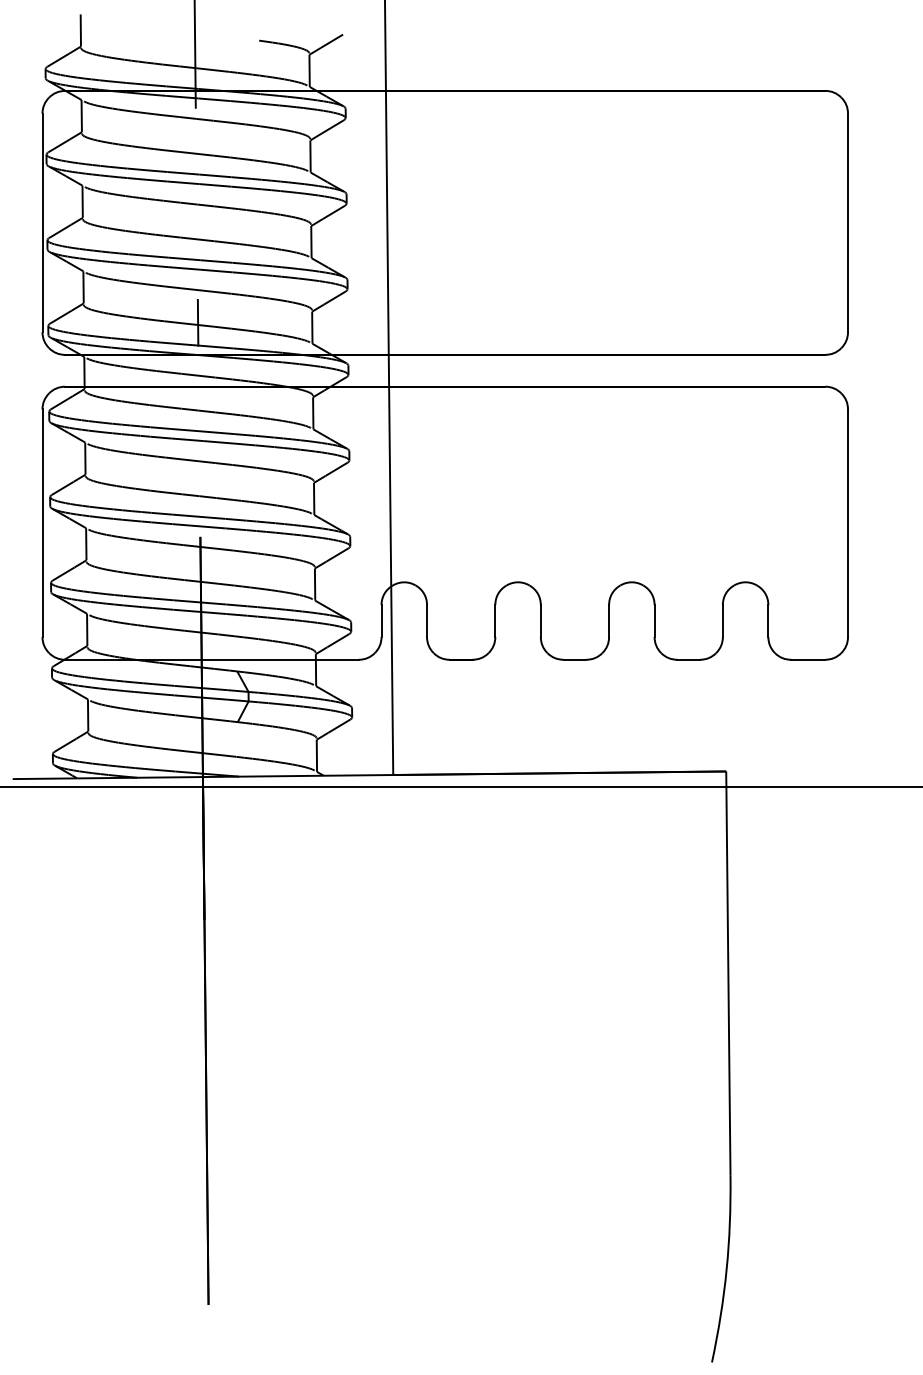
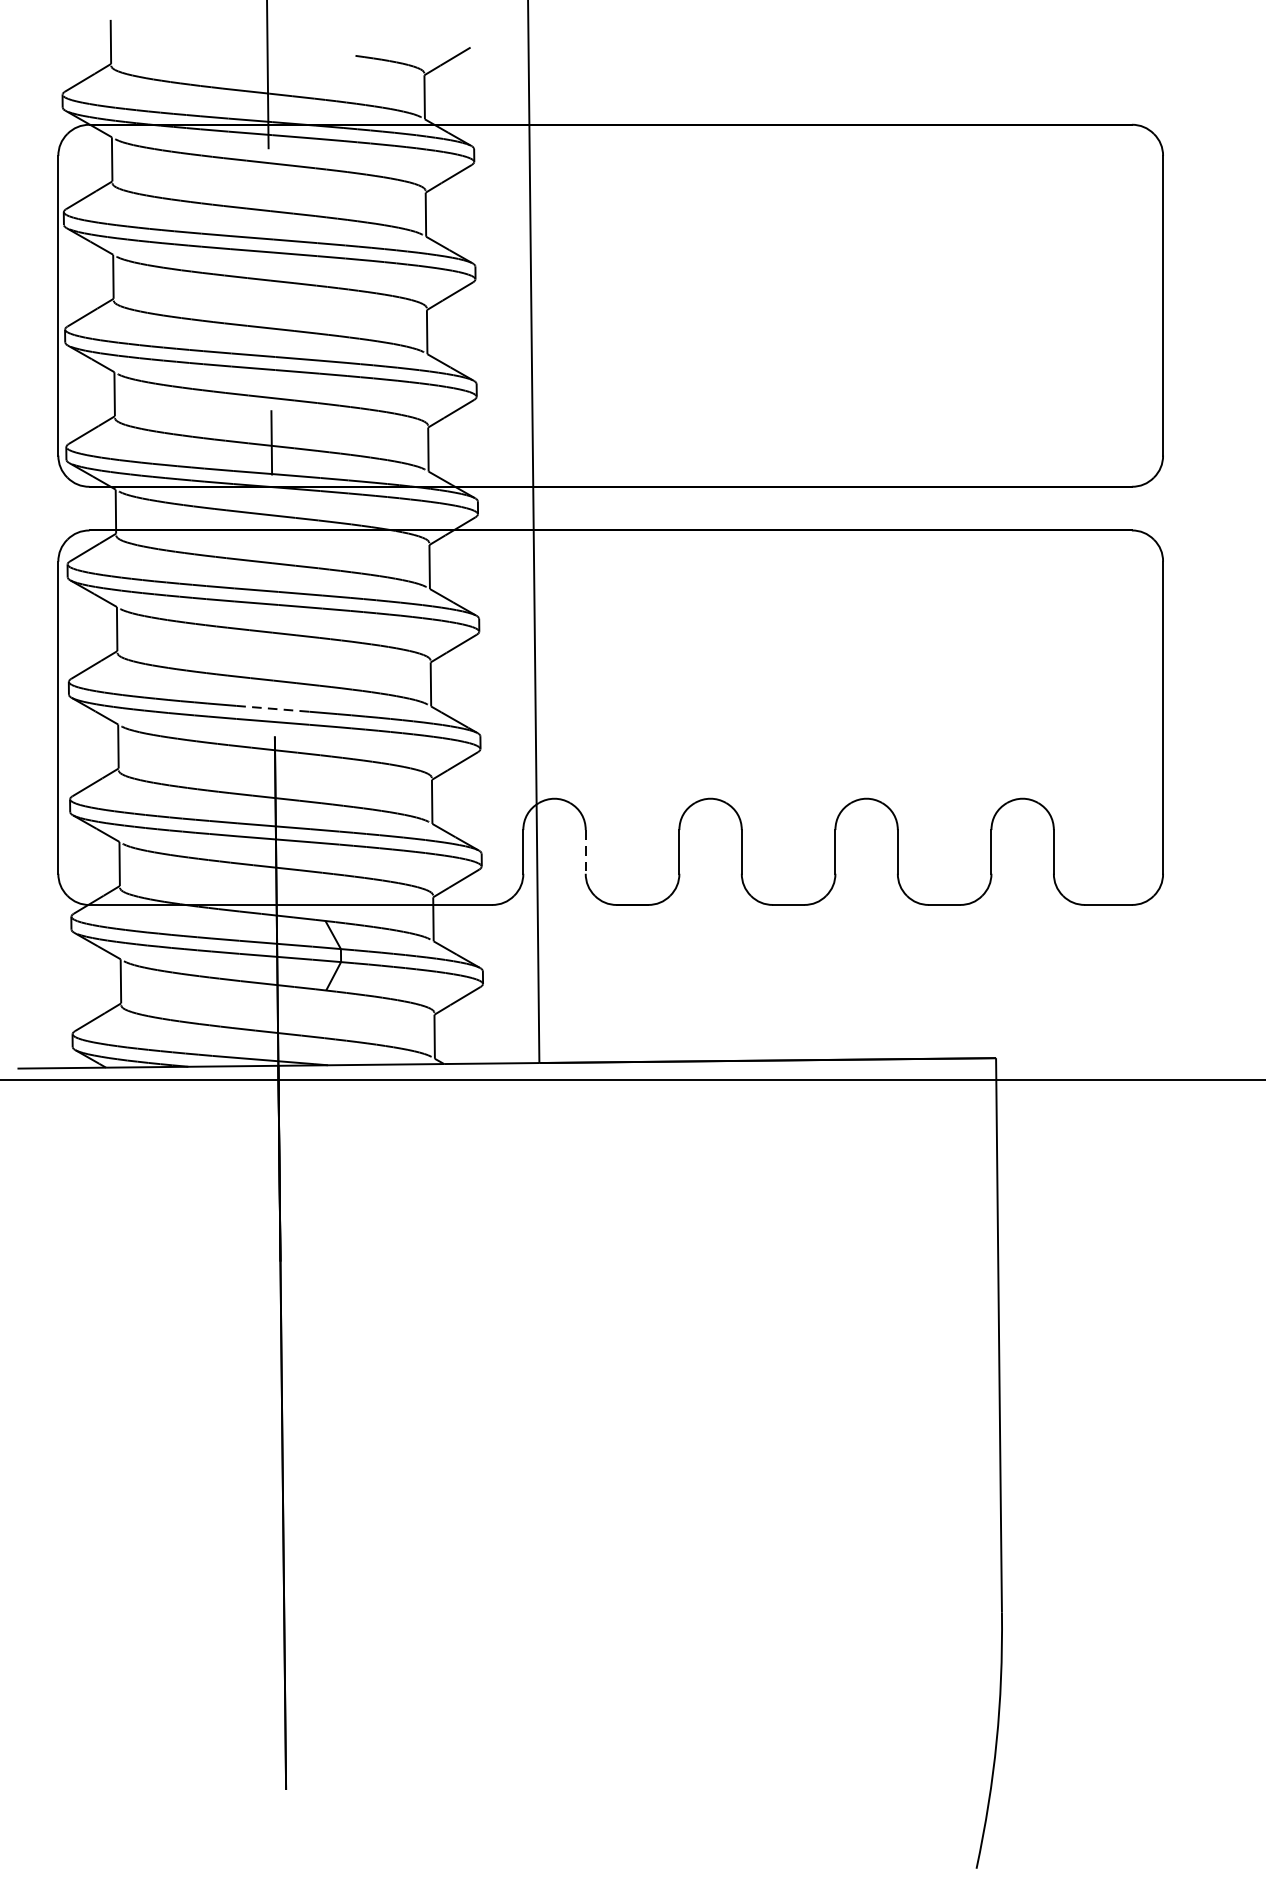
line: (198, 516) -> (272, 708), solid -> dashed
line: (427, 621) -> (586, 852), solid -> dashed

